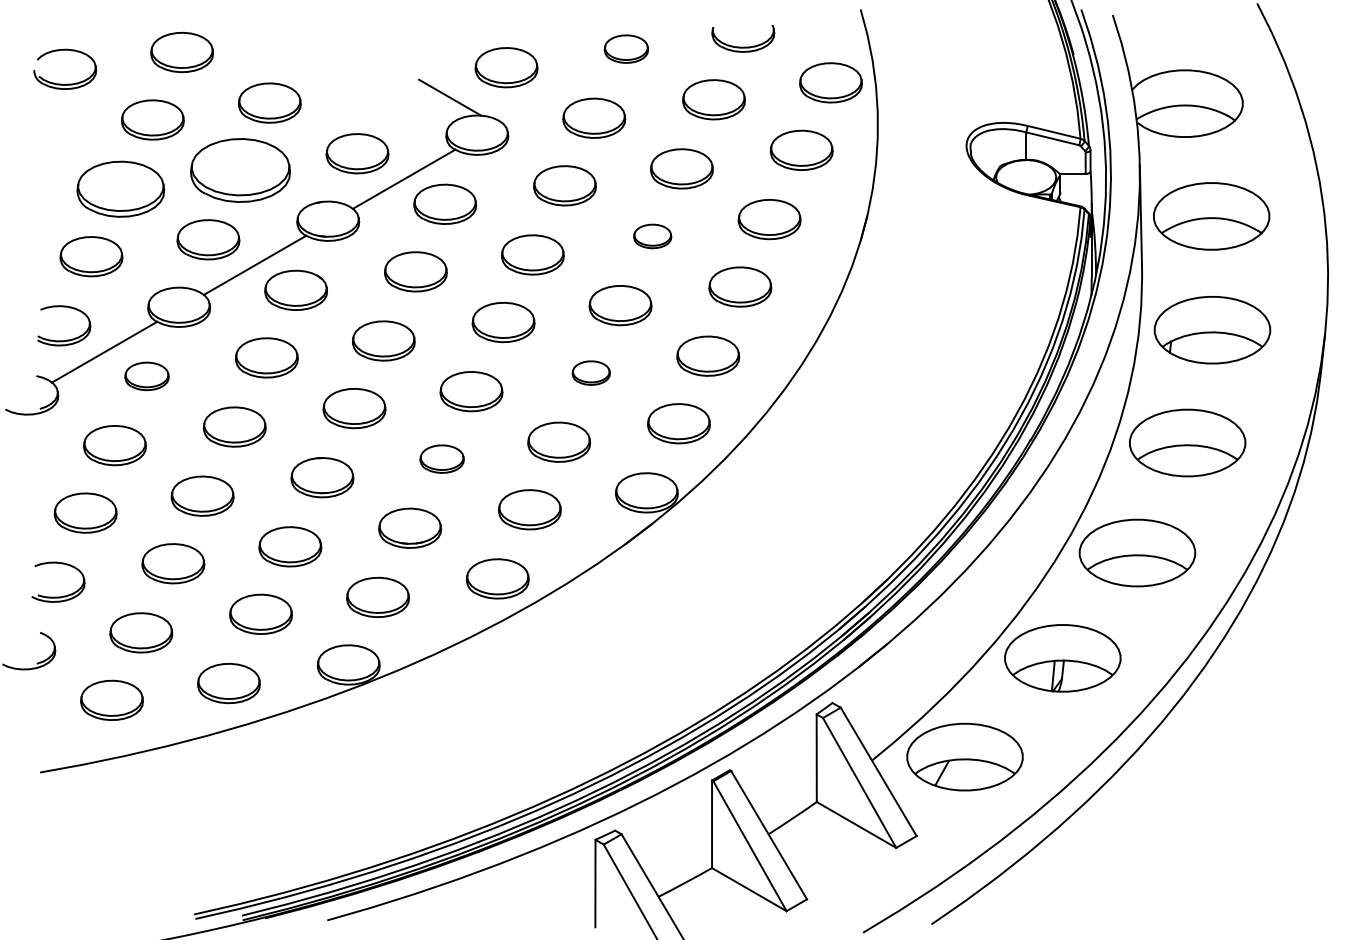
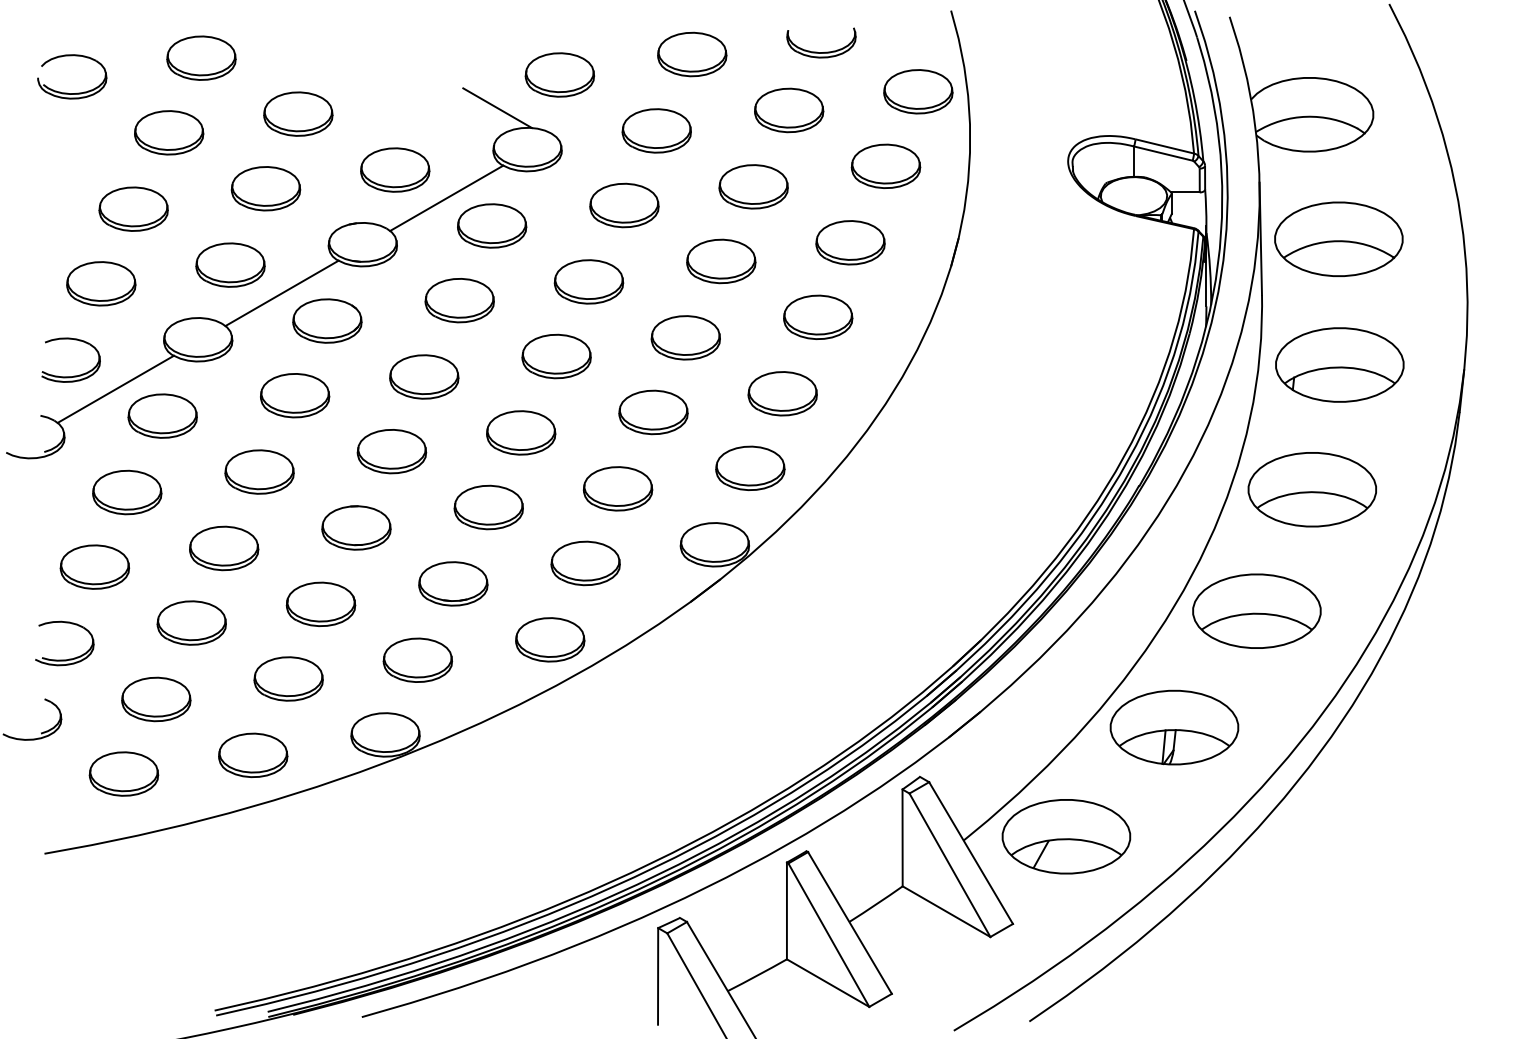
part: (626, 49) -> (692, 54), size x1.43
part: (240, 170) -> (265, 188), size x0.62
part: (120, 188) -> (133, 208), size x0.71
part: (652, 236) -> (721, 261), size x1.67
part: (591, 373) -> (653, 412), size x1.67
part: (146, 375) -> (162, 415), size x1.43
part: (441, 459) -> (488, 507), size x1.43

